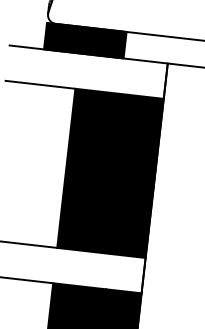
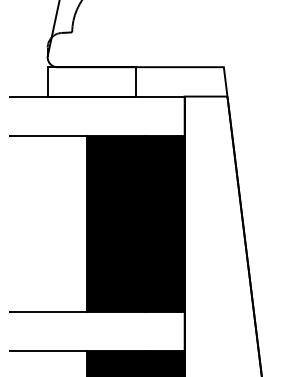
fill: (85, 40) -> (91, 81), removed

